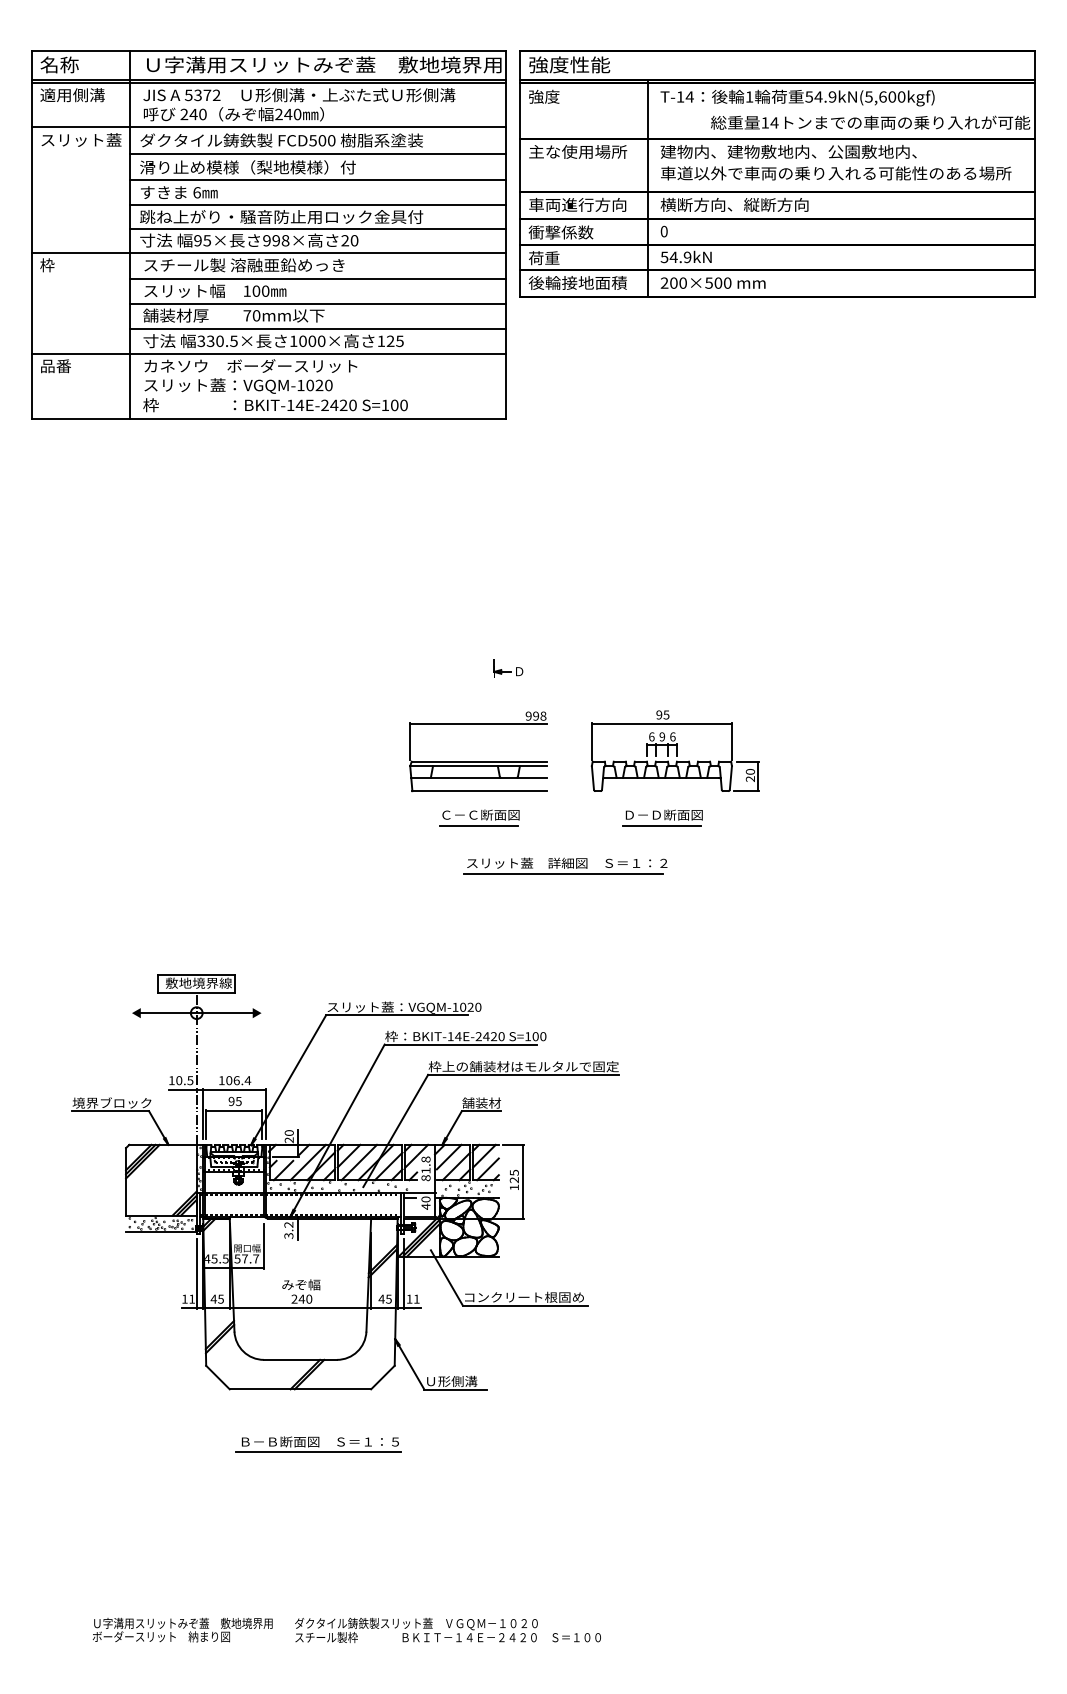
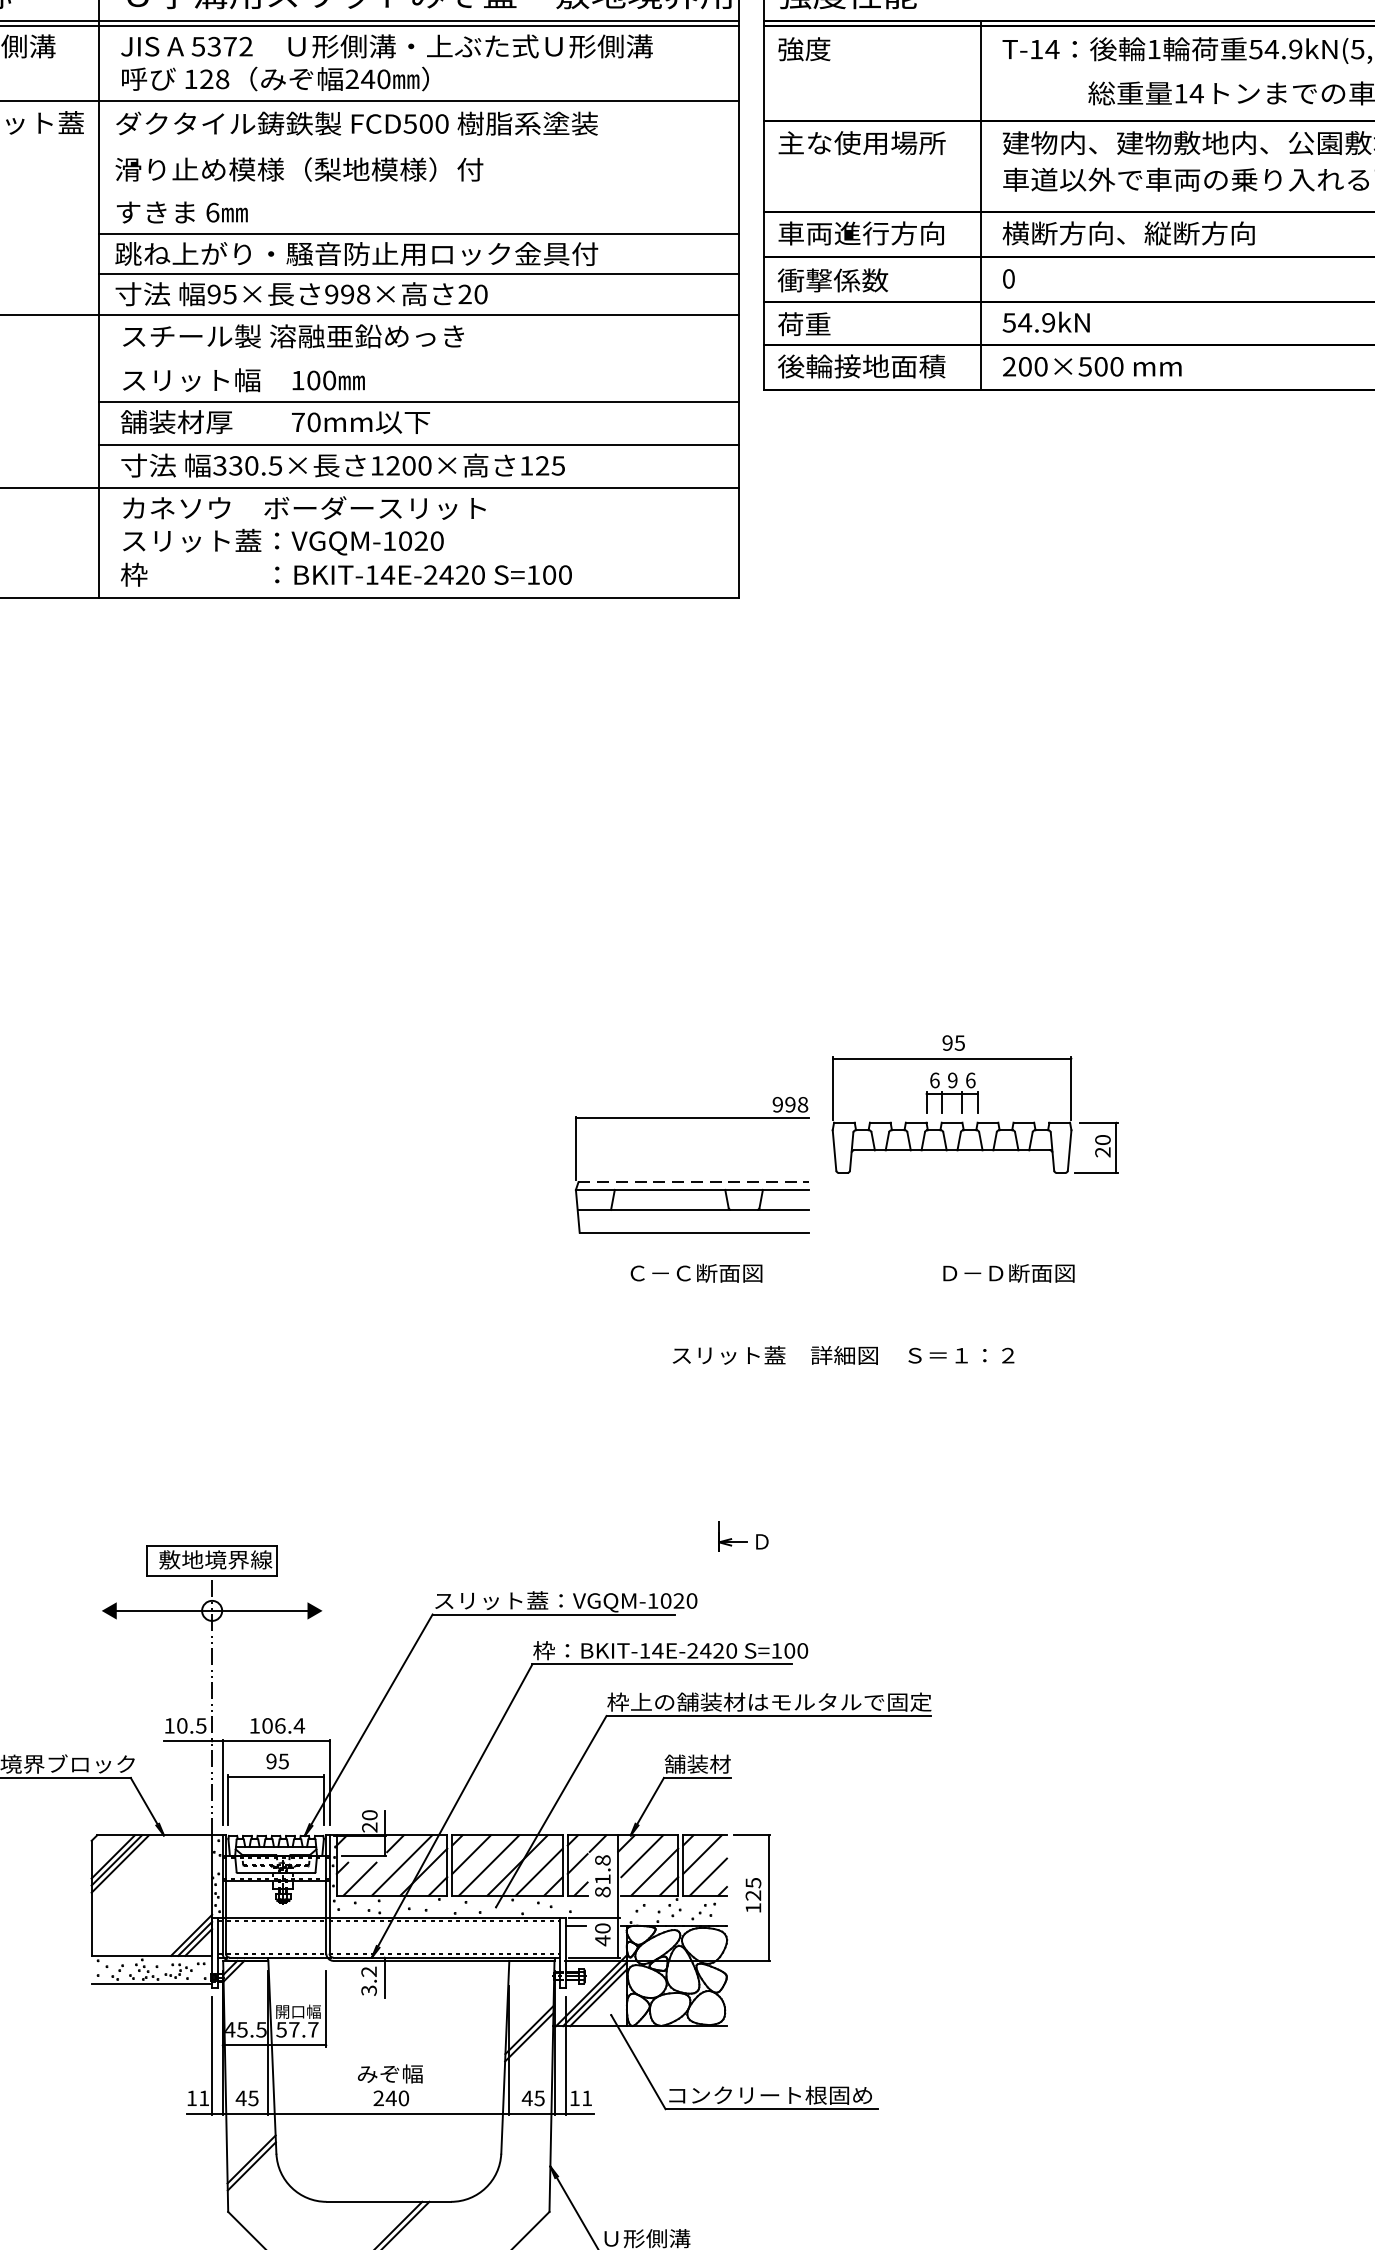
text: (193, 114) -> (206, 79), 240 -> 128
line: (317, 153) -> (417, 145), removed
line: (317, 180) -> (417, 191), removed
line: (317, 279) -> (417, 360), removed
text: (302, 341) -> (392, 466), 1000× -> 1200×
part: (508, 668) -> (743, 1536), moved
part: (674, 750) -> (973, 1103), moved
line: (479, 761) -> (693, 1182), solid -> dashed
line: (478, 825) -> (692, 1291), removed
line: (661, 825) -> (1004, 1291), removed
line: (563, 874) -> (837, 1374), removed

